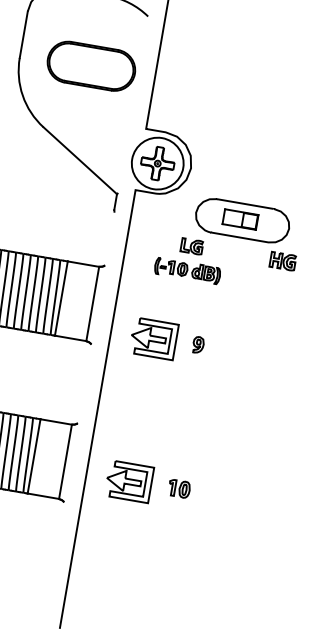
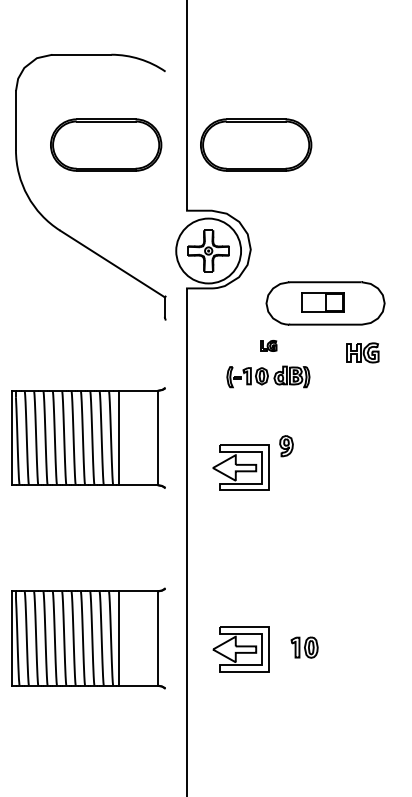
part: (209, 86) -> (256, 144), added
part: (191, 246) -> (268, 345), size x0.6
part: (282, 260) -> (362, 352), moved
part: (198, 345) -> (286, 446), moved

